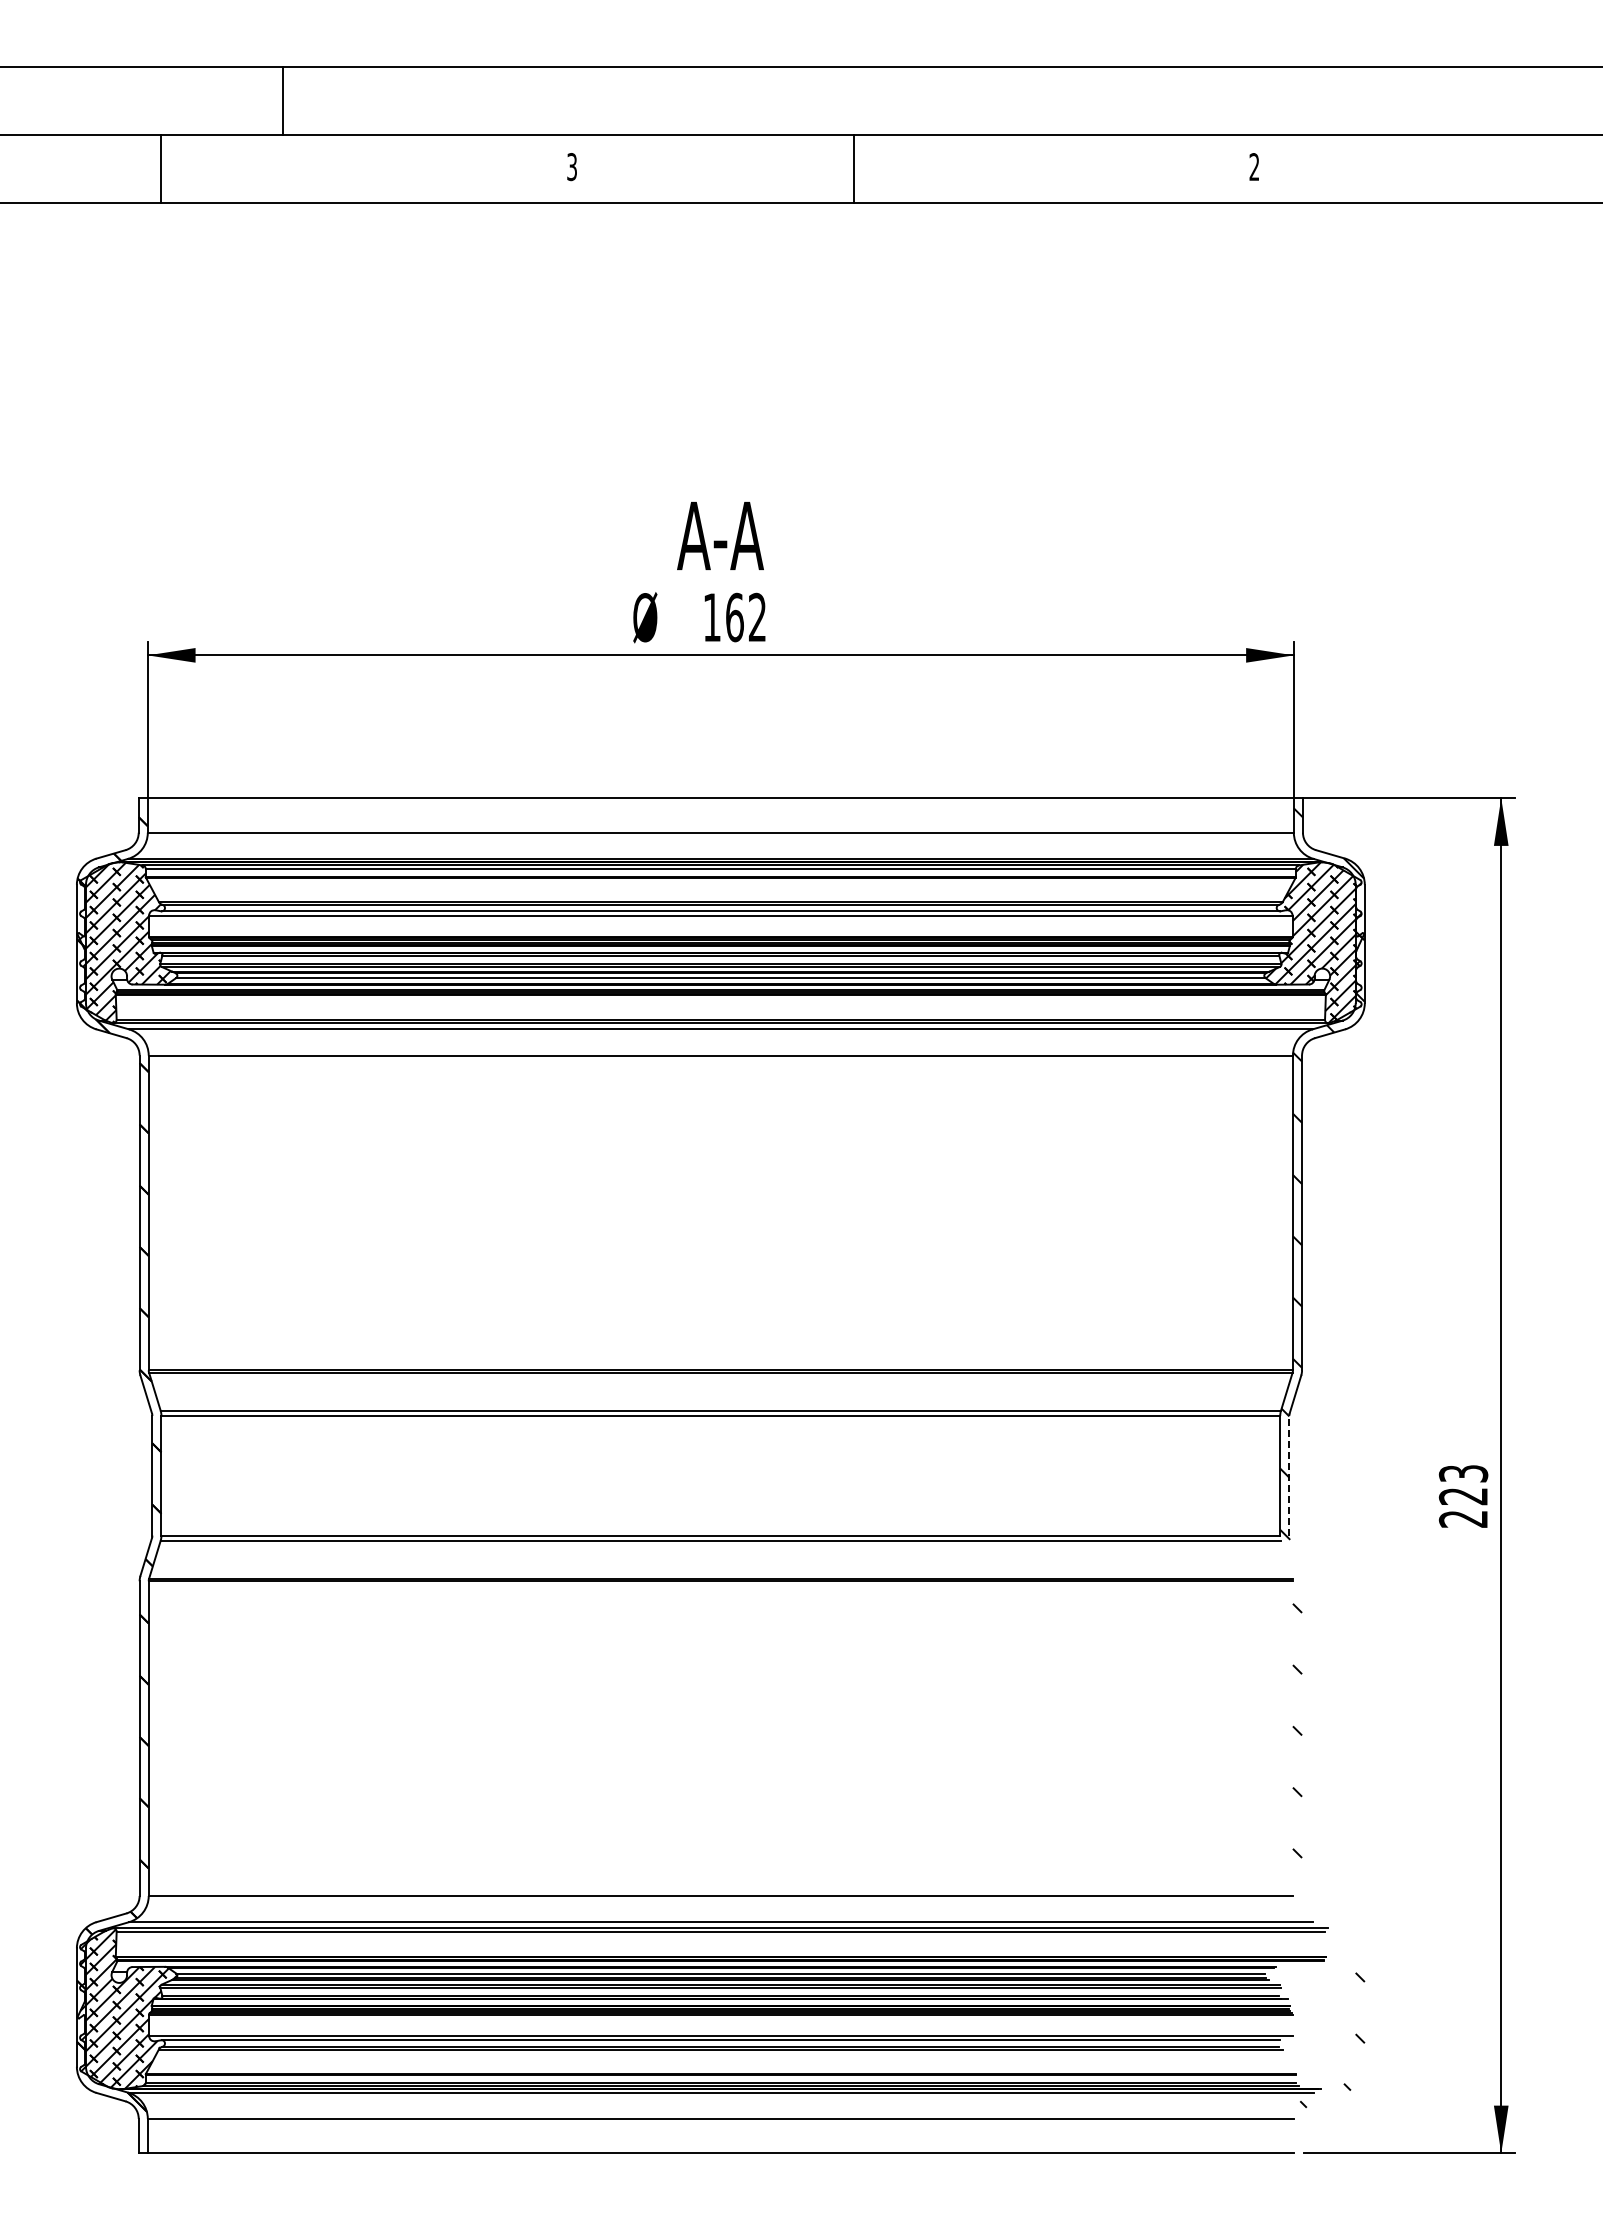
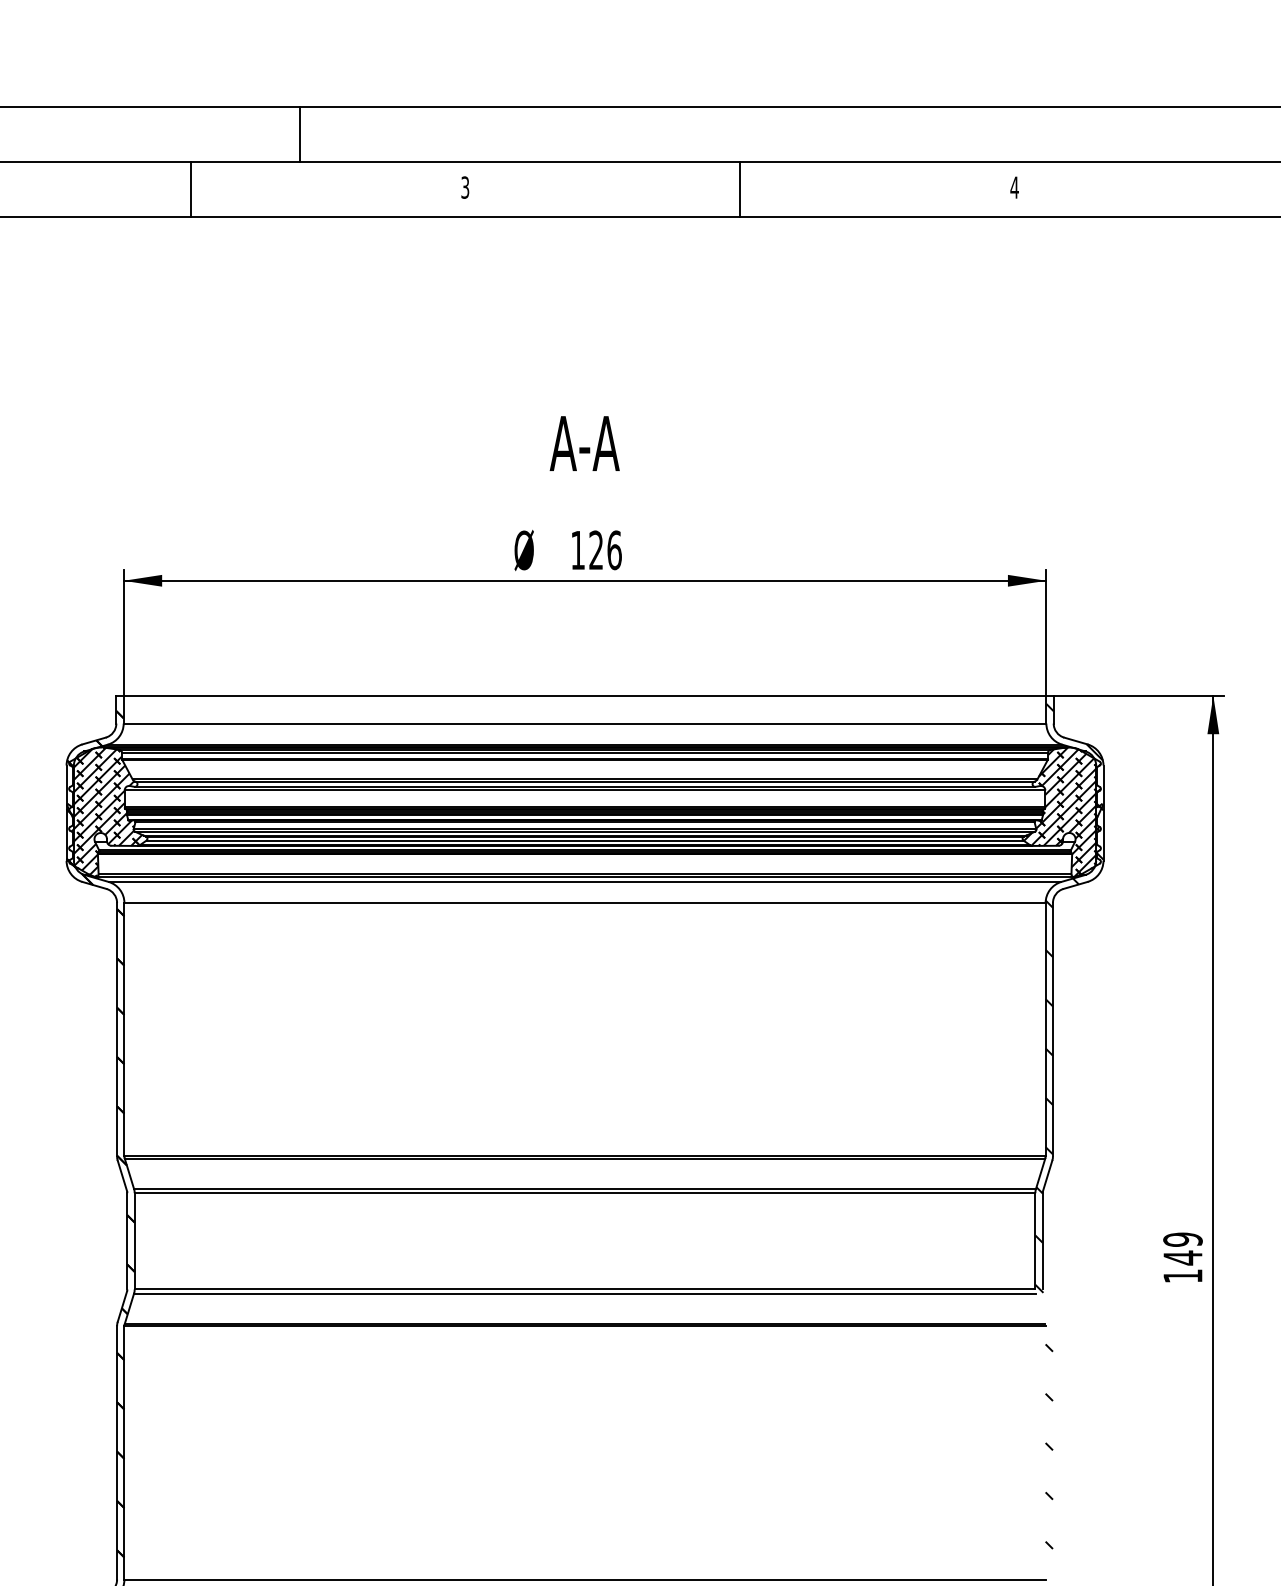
line: (283, 100) -> (300, 134), moved
text: (1254, 166) -> (1014, 187), 2 -> 4
line: (160, 168) -> (190, 188), moved
line: (854, 168) -> (740, 188), moved
text: (720, 535) -> (584, 443), moved
text: (746, 617) -> (605, 550), 162 -> 126
line: (1289, 1475) -> (1042, 1241), dashed -> solid
text: (1463, 1496) -> (1182, 1257), 223 -> 149

